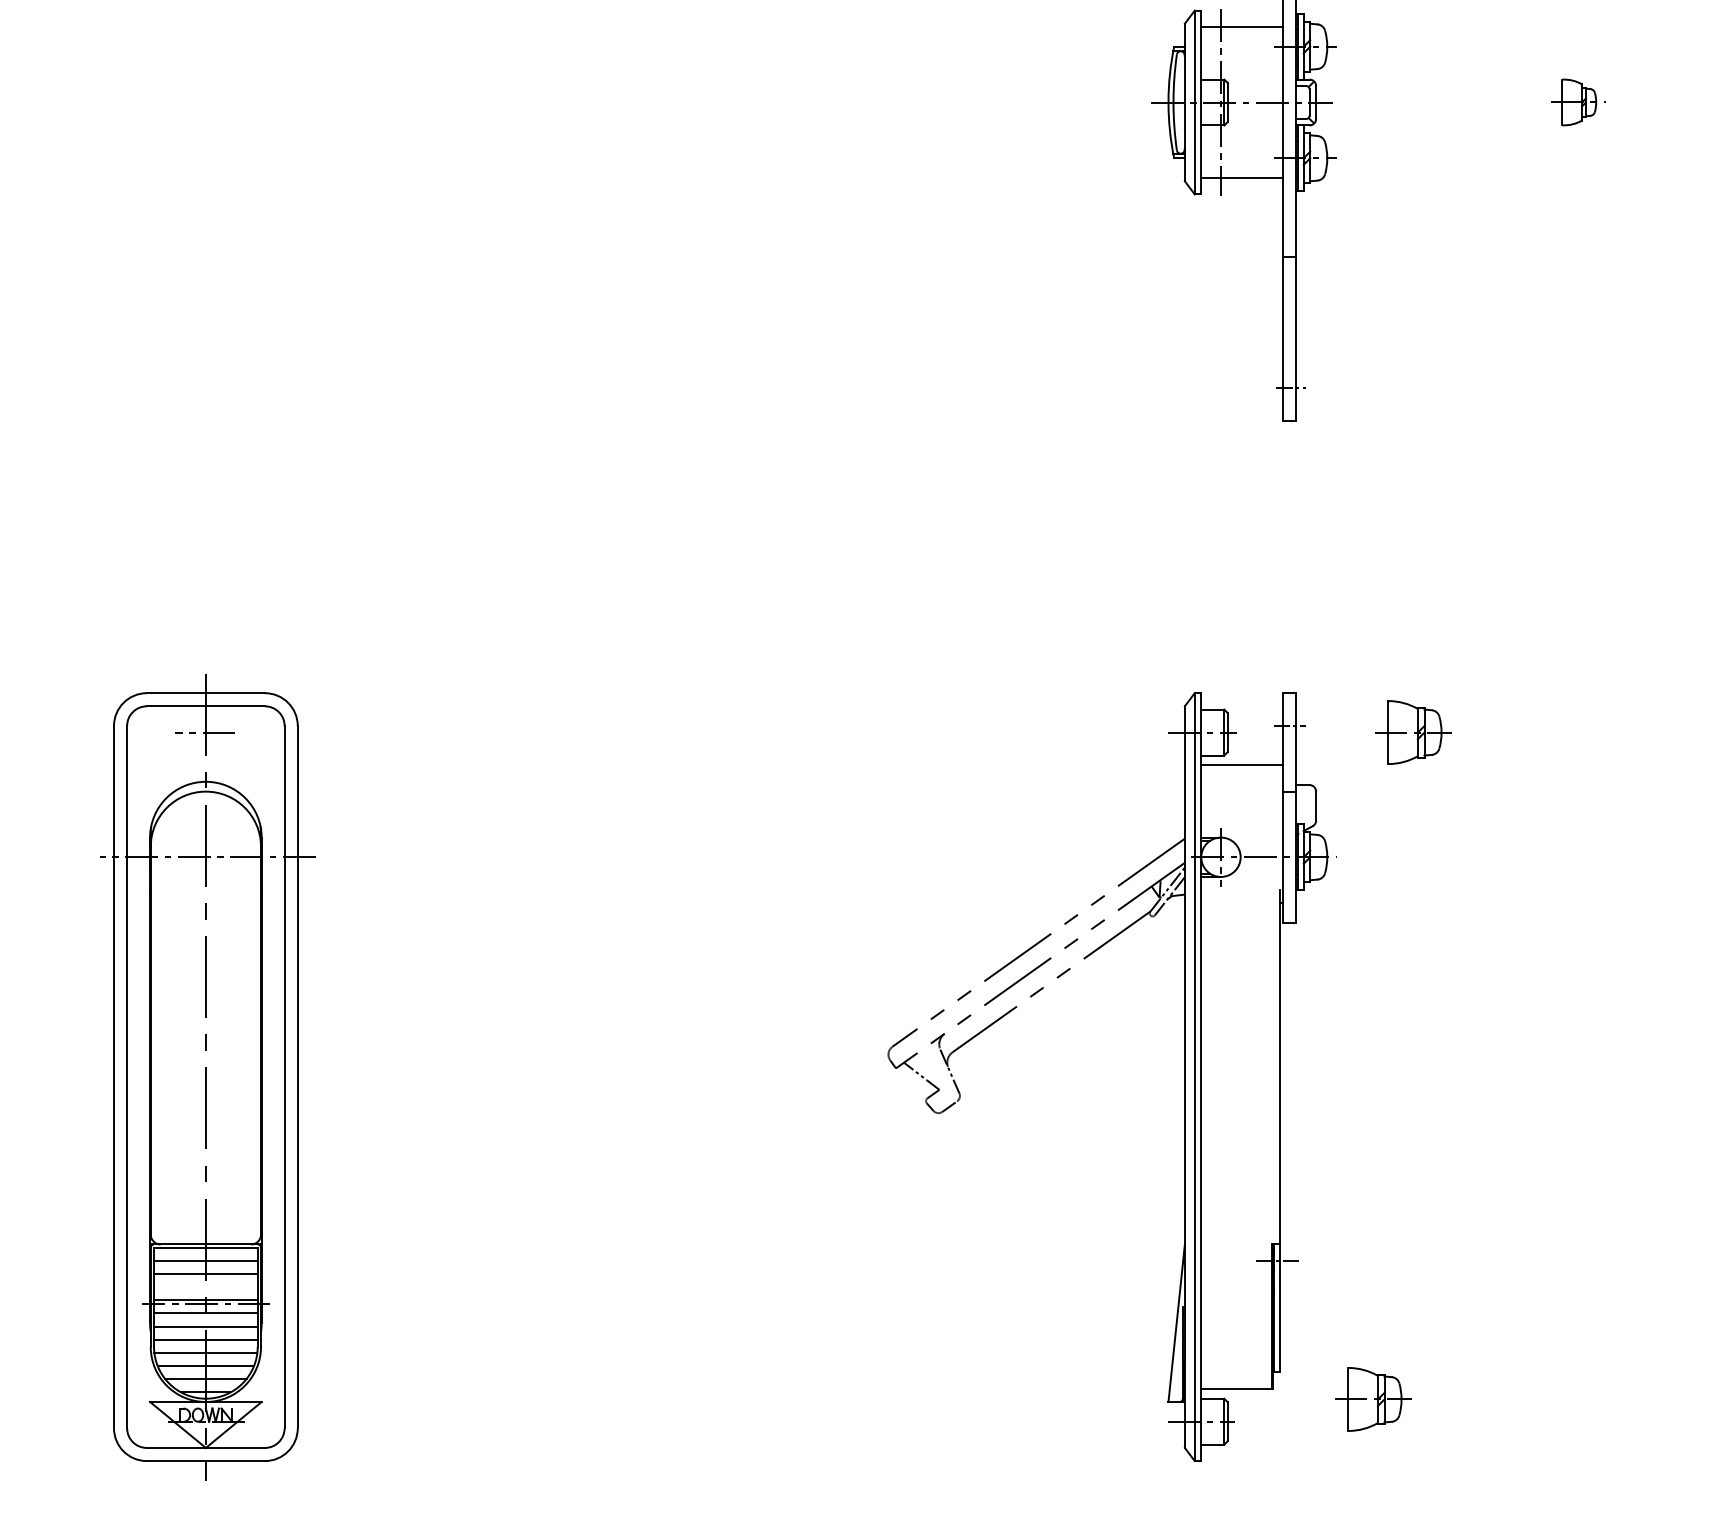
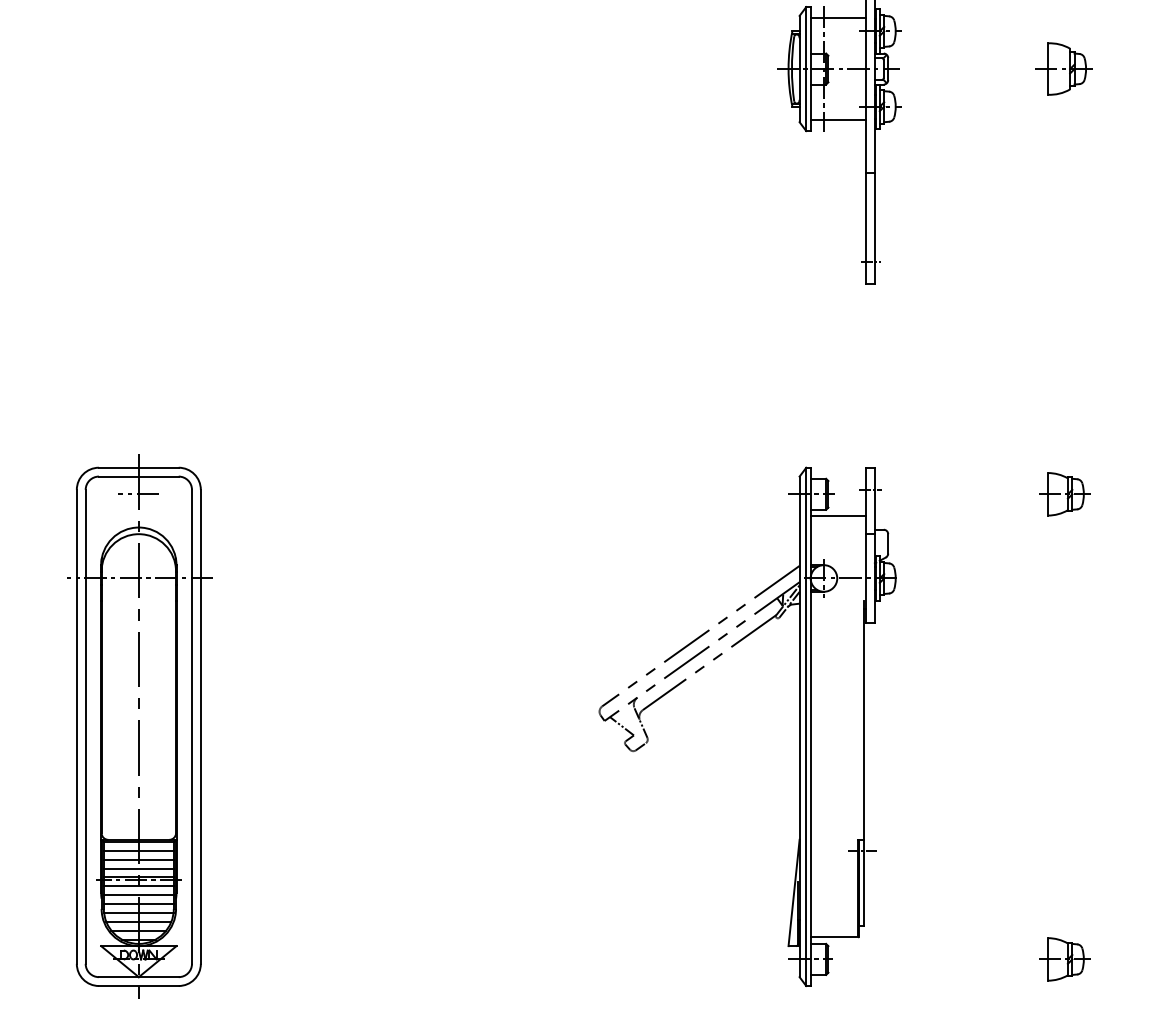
part: (1575, 101) -> (1063, 68), size x1.67
part: (1412, 732) -> (1064, 494), moved
line: (205, 1286) -> (138, 868), added
part: (1372, 1399) -> (1064, 959), moved

